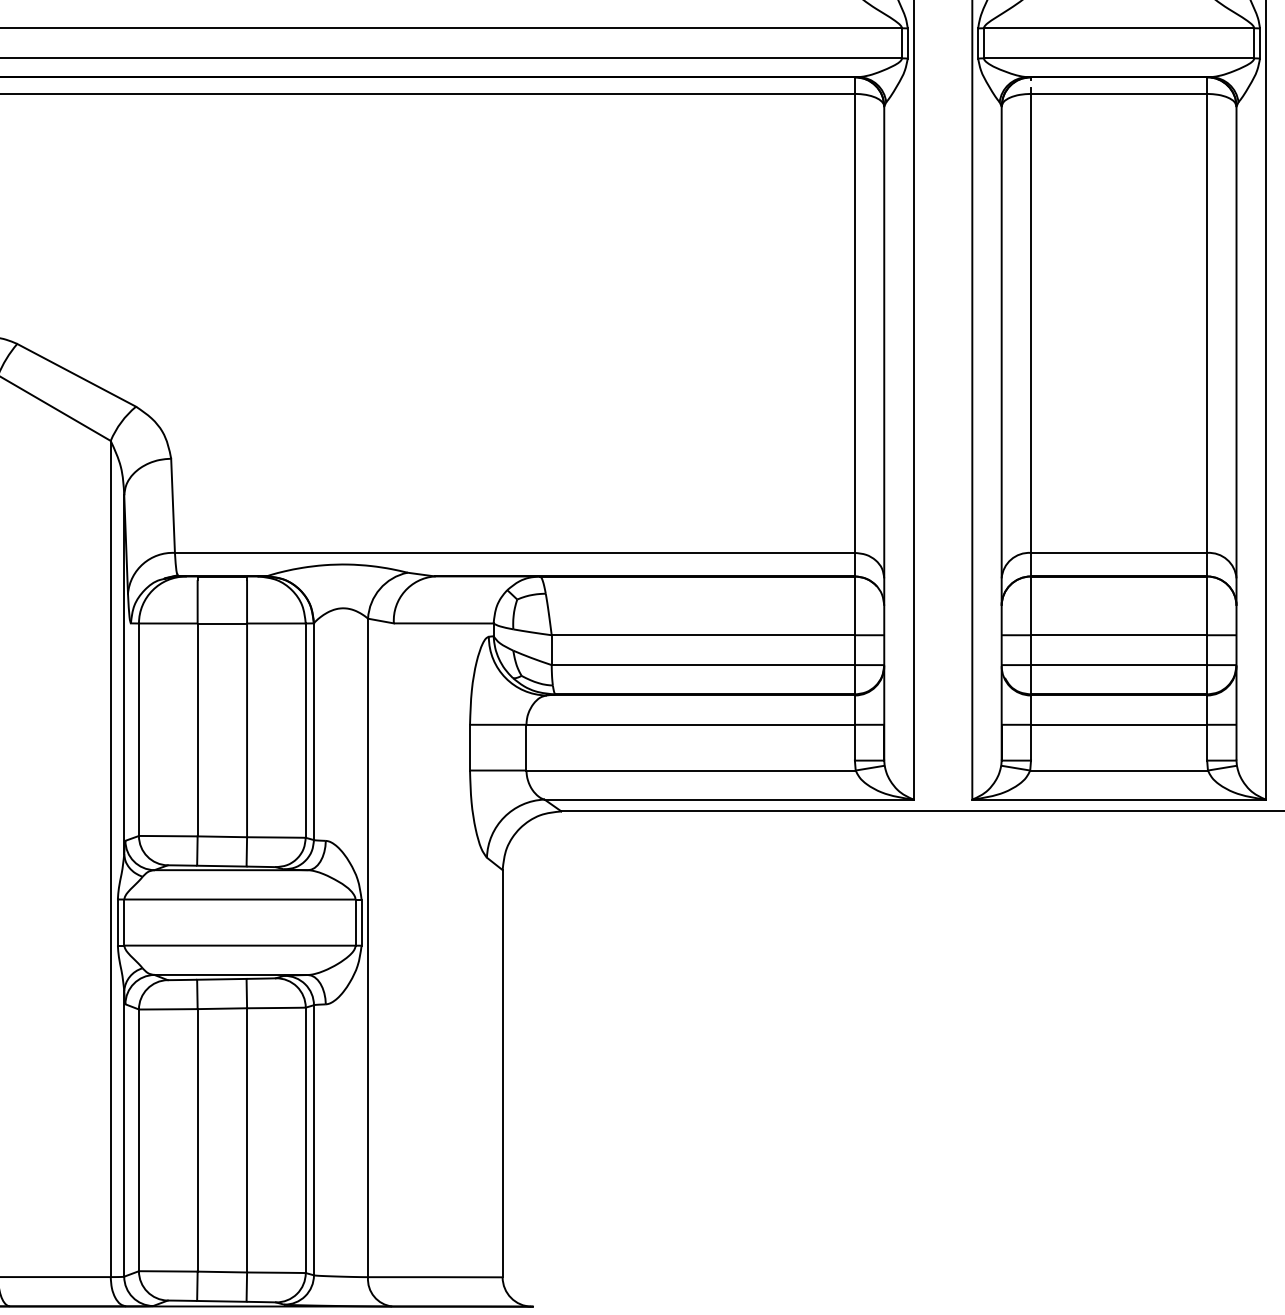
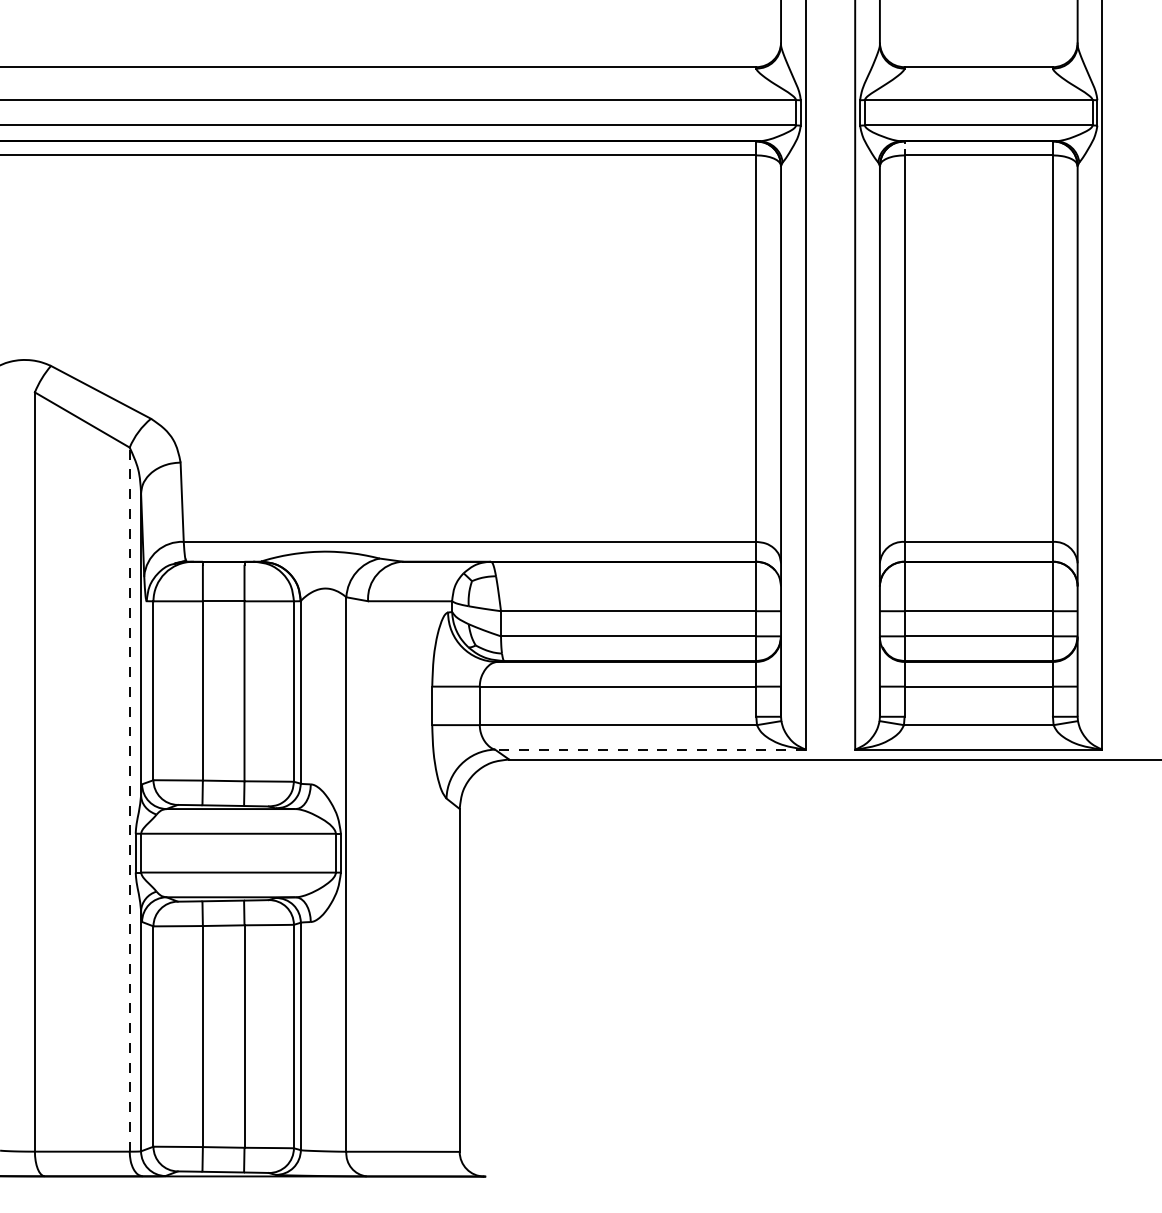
line: (728, 799) -> (649, 749), solid -> dashed
line: (110, 858) -> (129, 799), solid -> dashed

